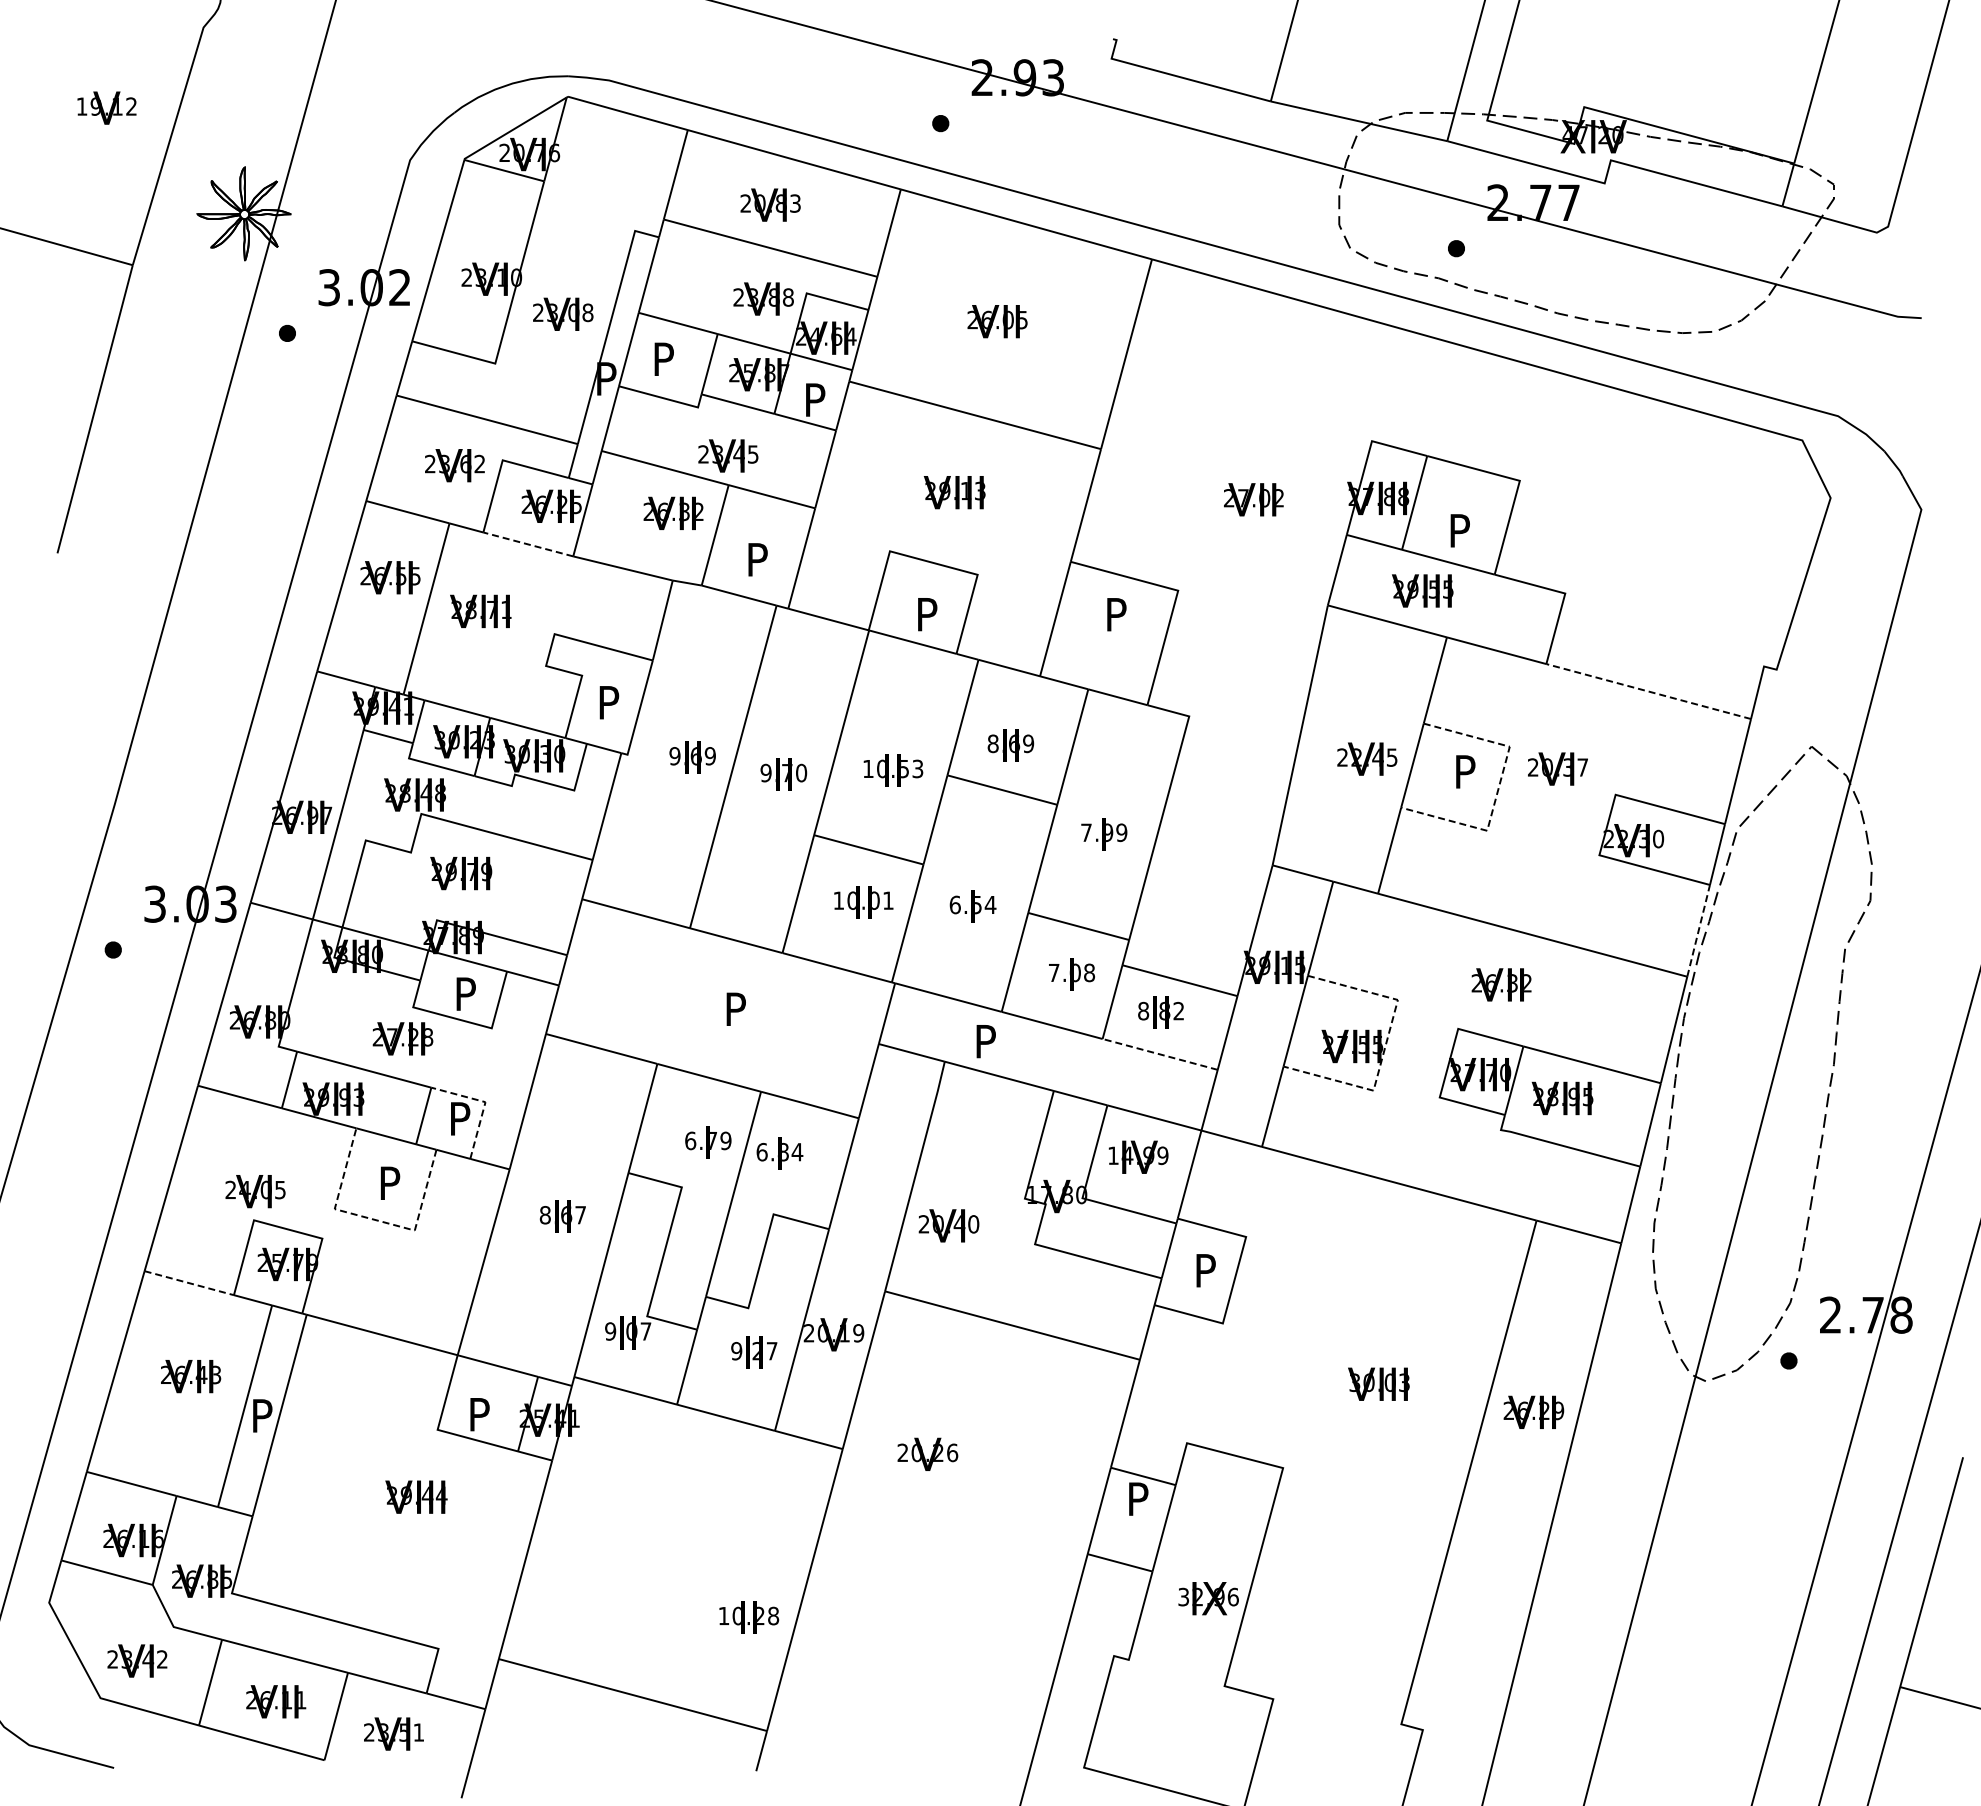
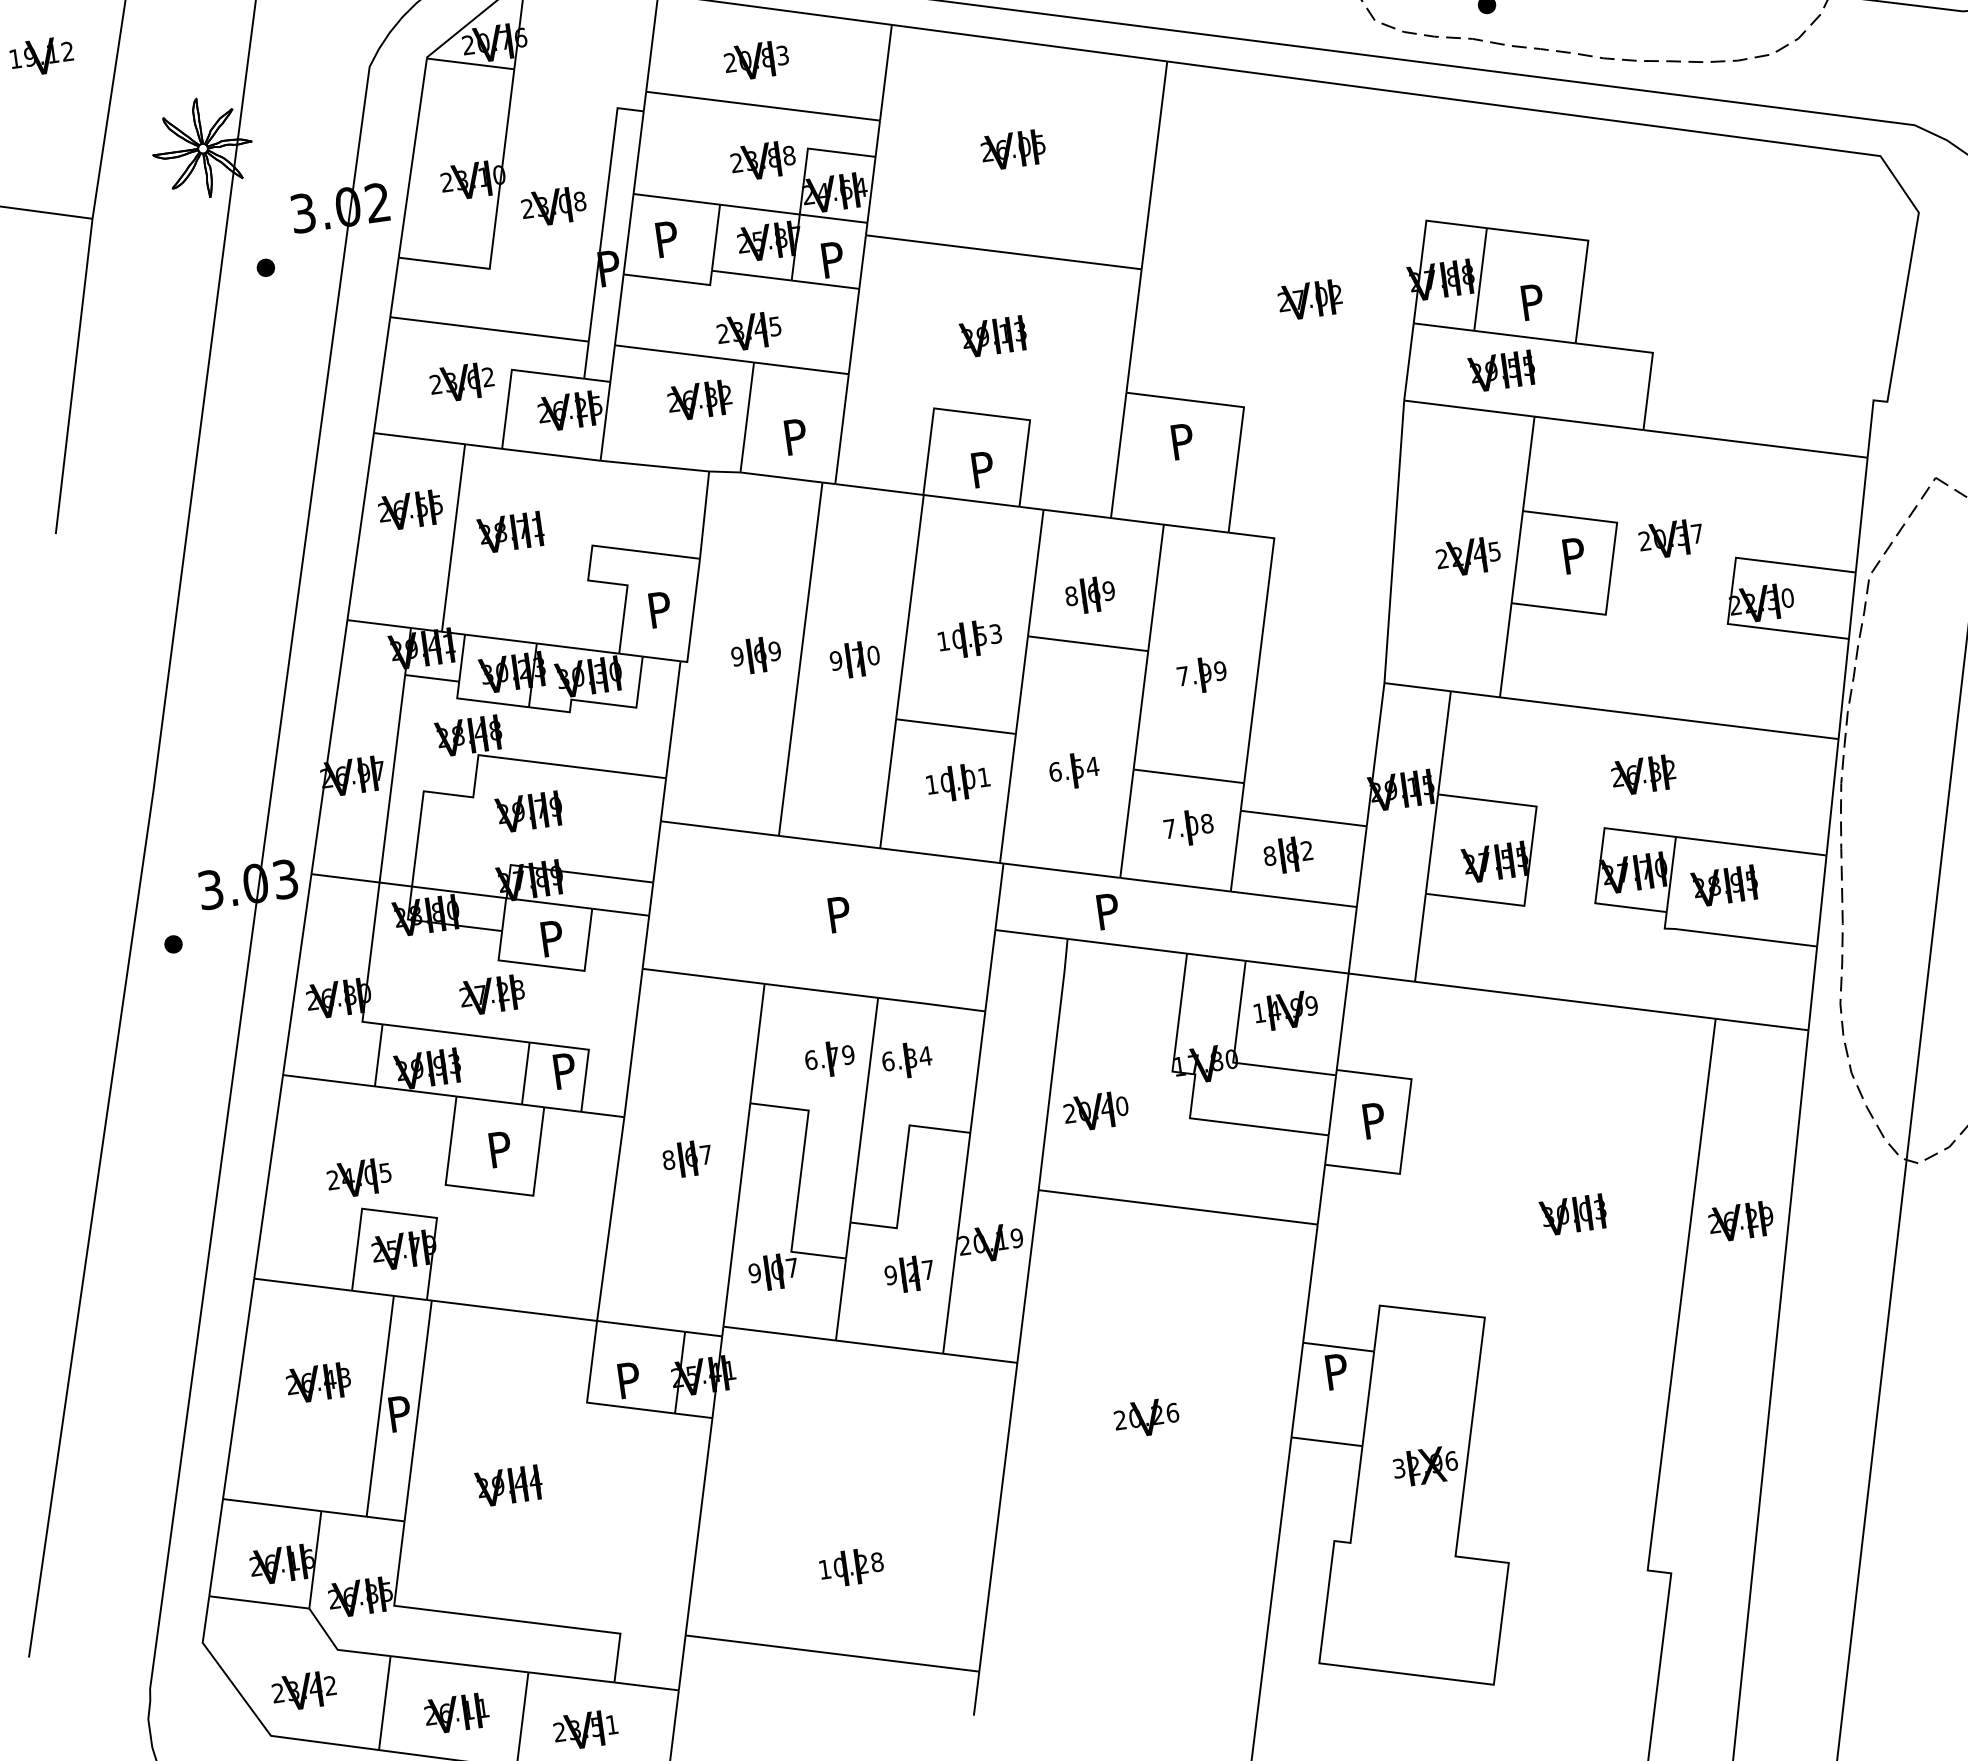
line: (528, 544) -> (551, 454), dashed -> solid
line: (1648, 691) -> (1755, 443), dashed -> solid
line: (1498, 788) -> (1611, 568), dashed -> solid
line: (1698, 930) -> (1843, 688), dashed -> solid
line: (1385, 1045) -> (1530, 856), dashed -> solid
line: (1160, 1054) -> (1294, 899), dashed -> solid
line: (485, 1102) -> (588, 1050), dashed -> solid
line: (374, 1219) -> (489, 1190), dashed -> solid
line: (189, 1283) -> (303, 1285), dashed -> solid
text: (927, 1453) -> (1146, 1417), moved
text: (416, 1496) -> (509, 1485), moved
text: (749, 1617) -> (852, 1567), moved

